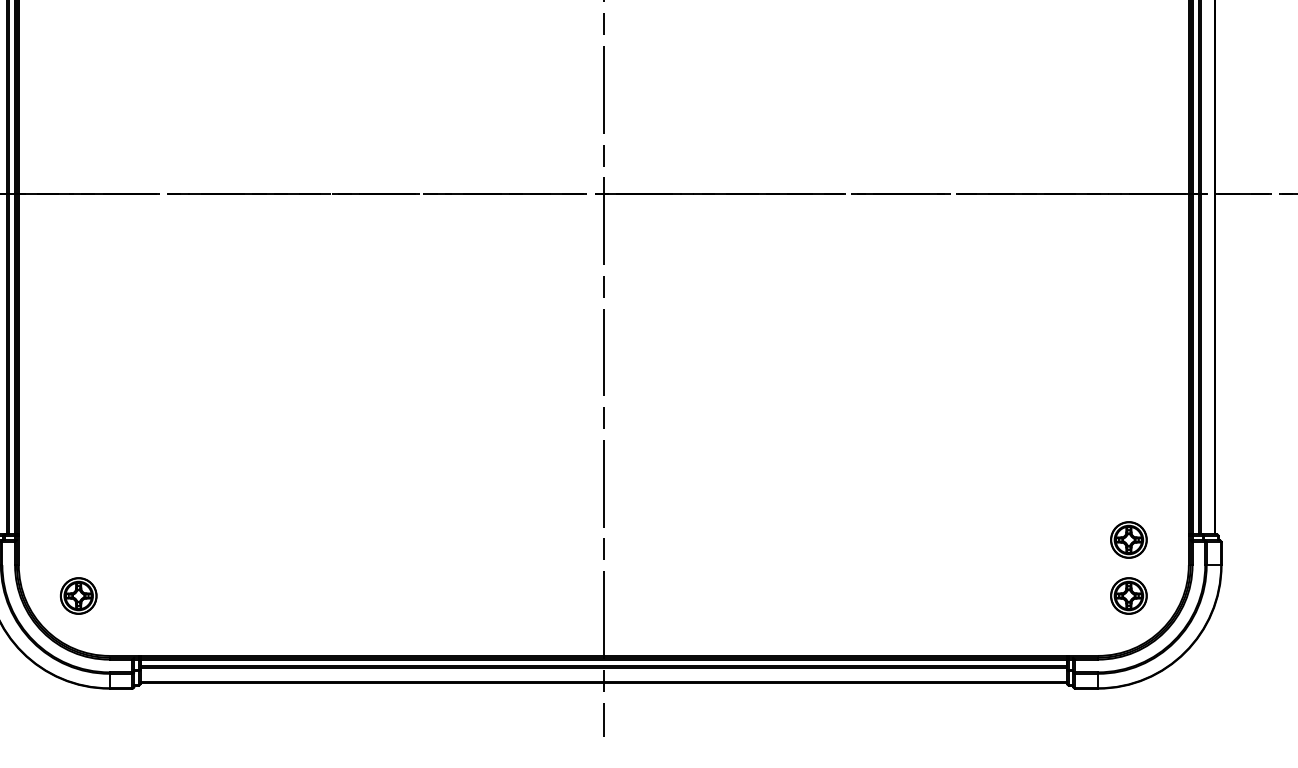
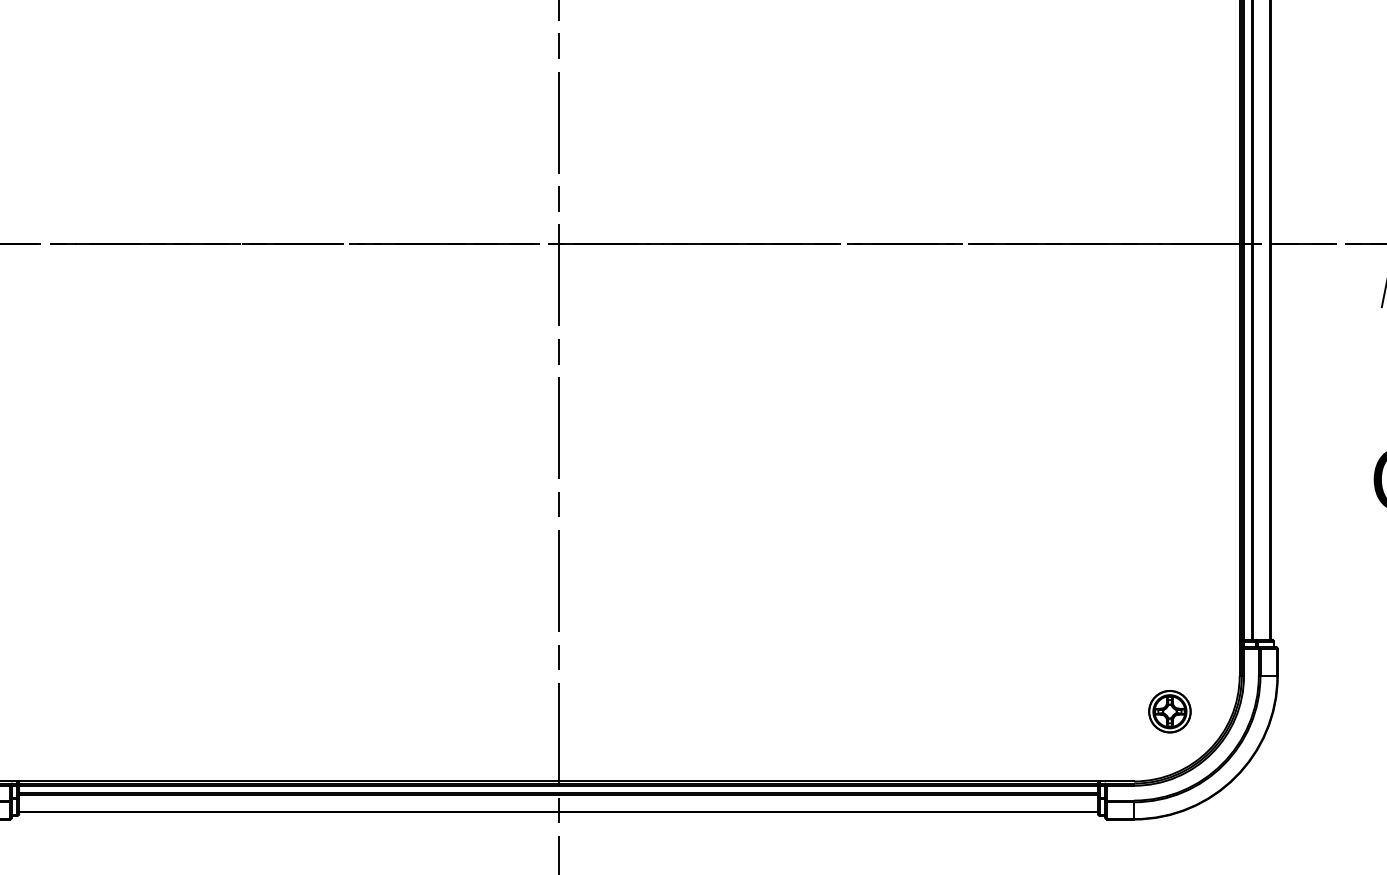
part: (1128, 539) -> (1169, 645), removed

